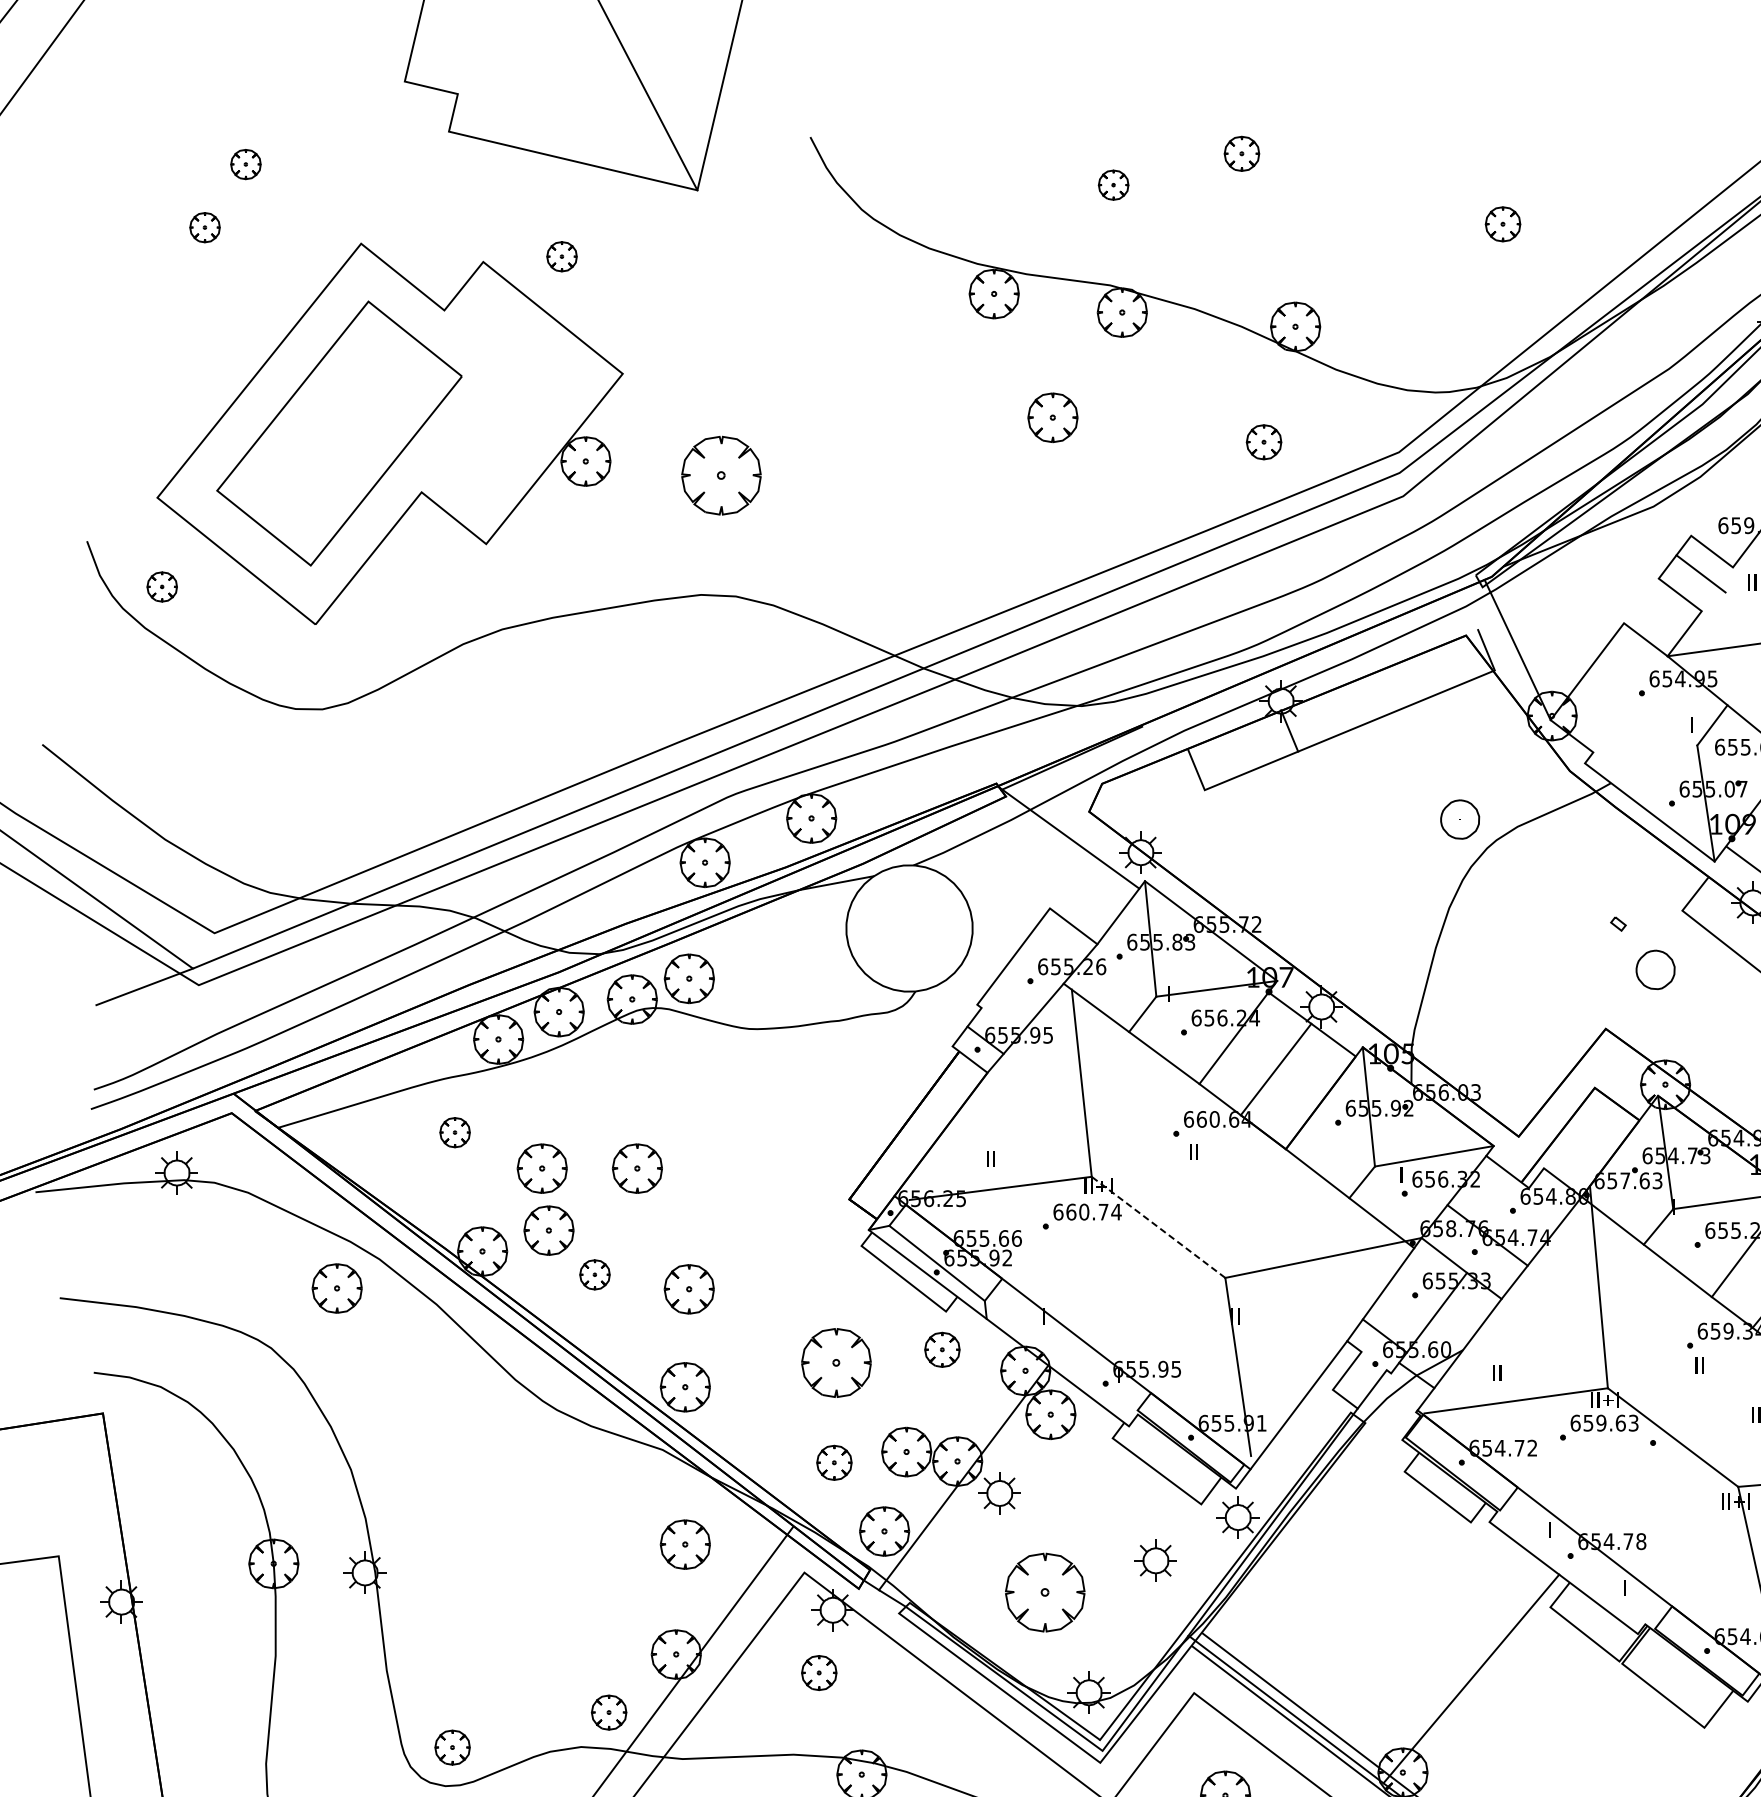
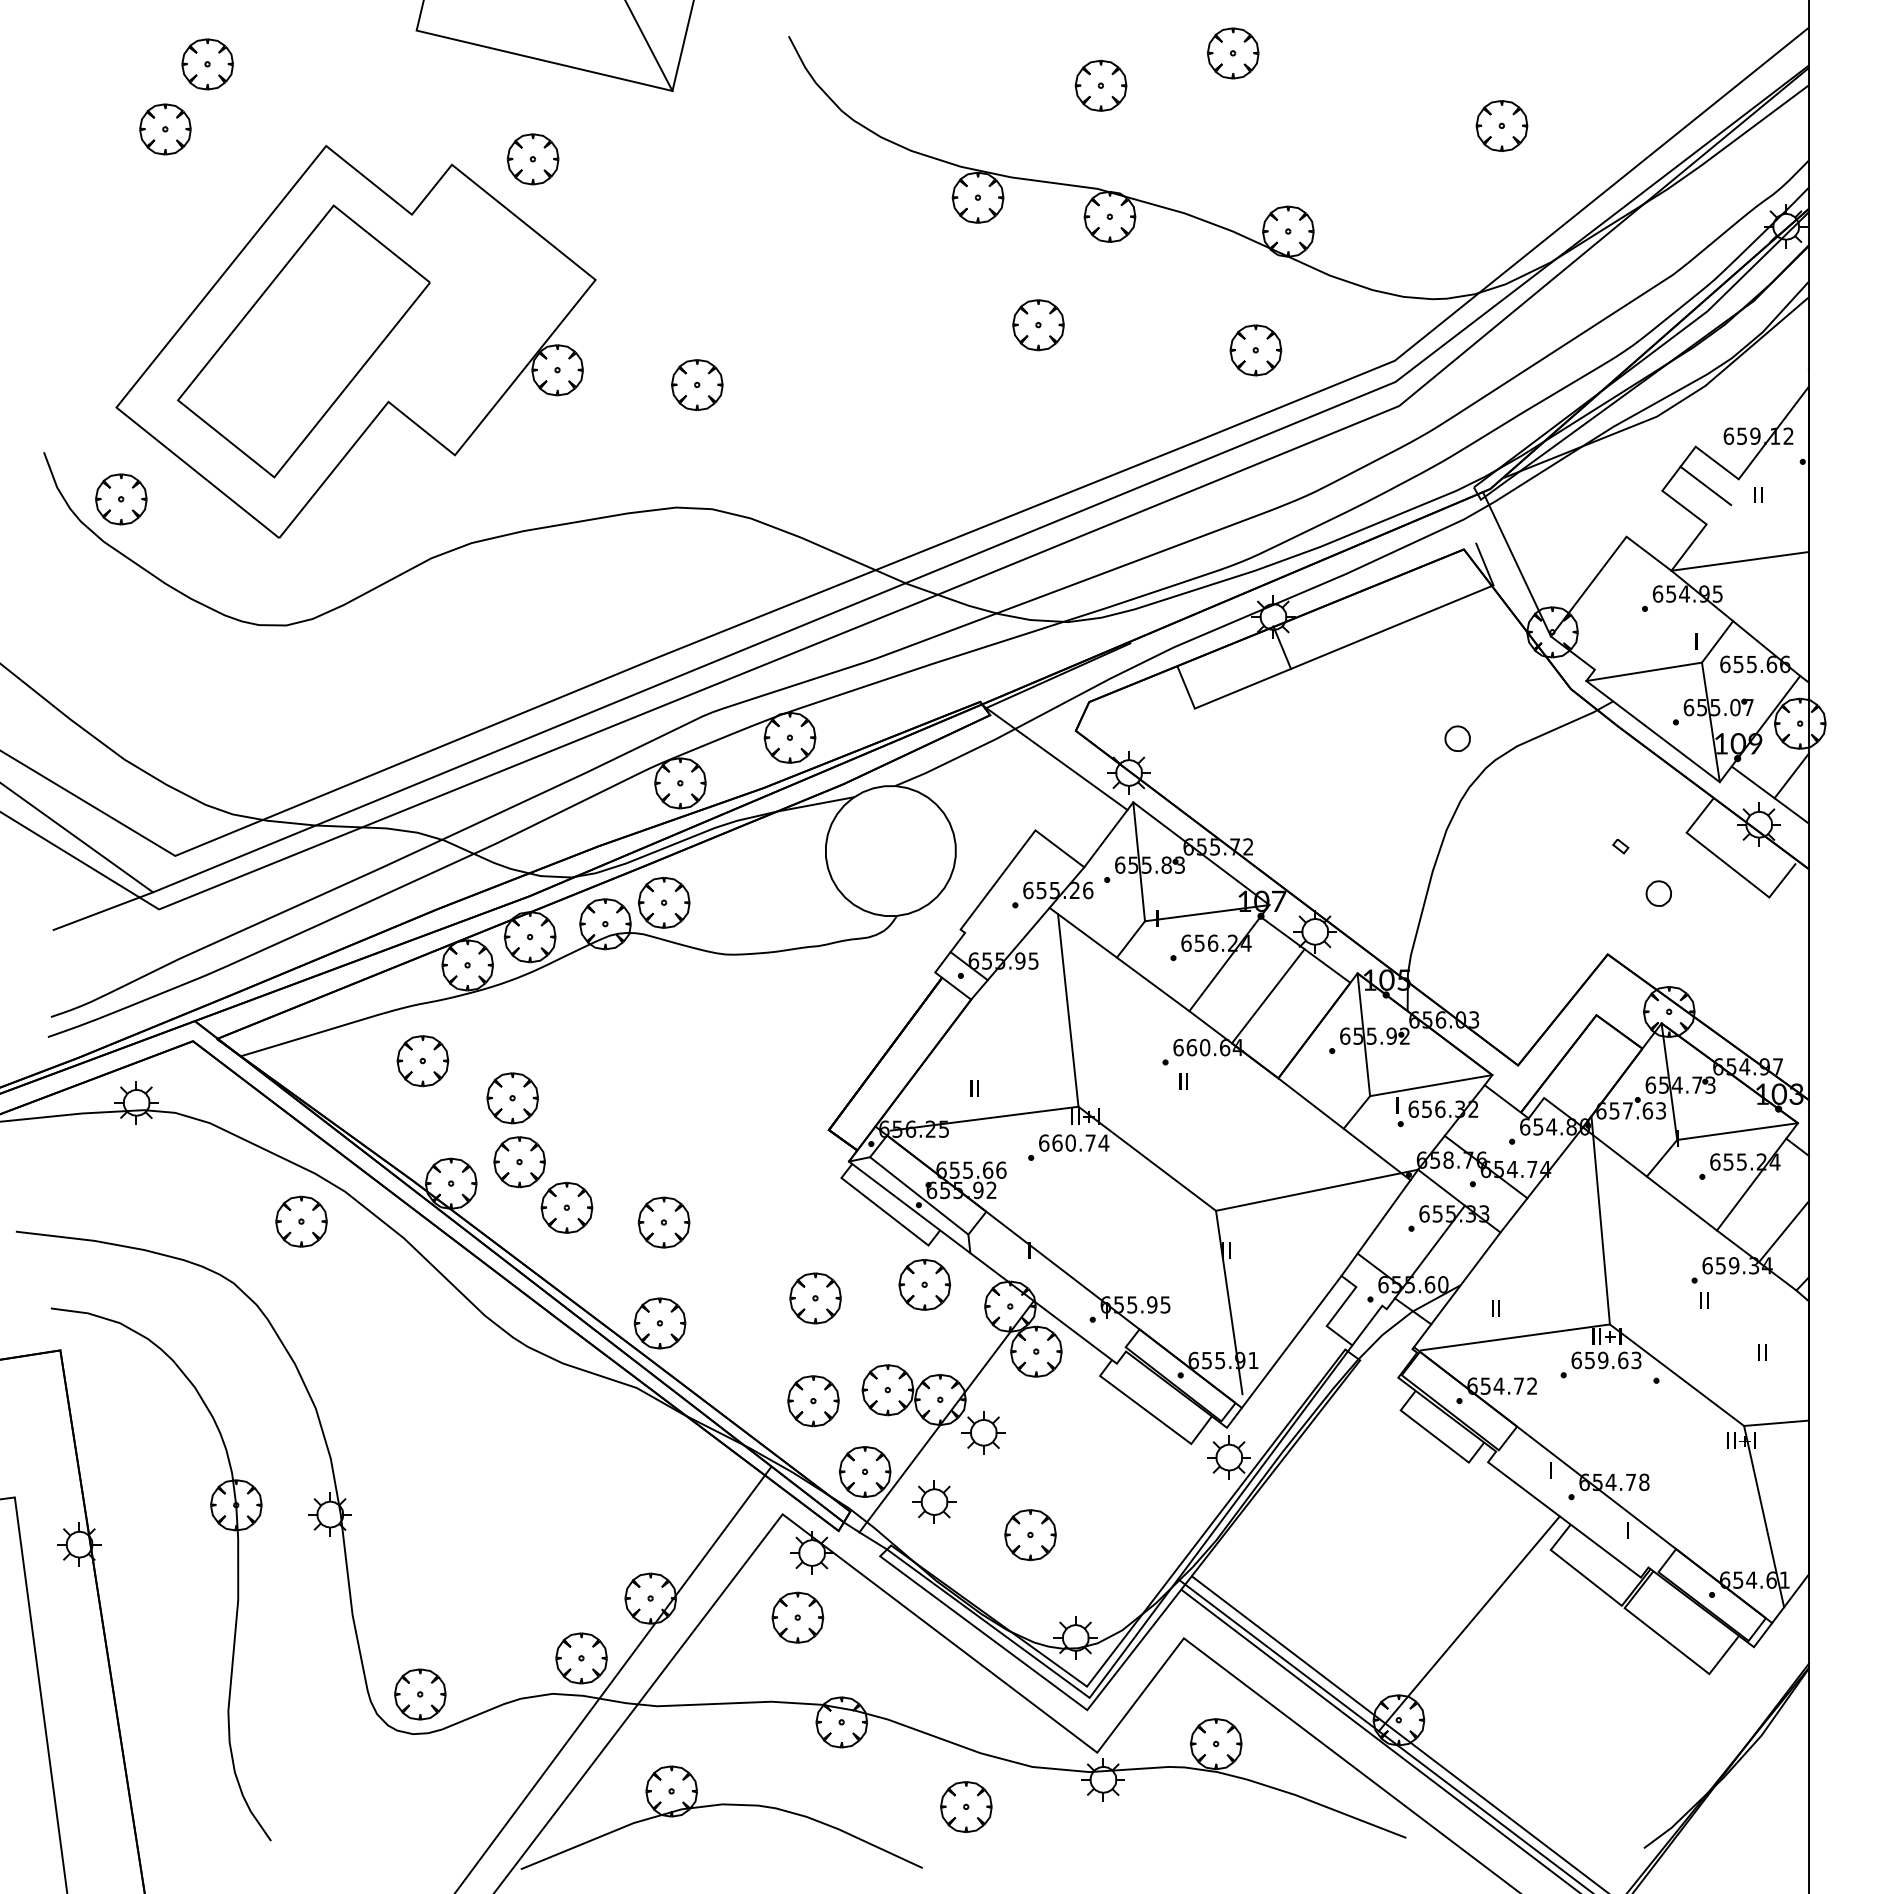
part: (1241, 153) -> (1232, 53), size x1.43
part: (245, 164) -> (207, 64), size x1.67
part: (1113, 184) -> (1100, 85), size x1.67
part: (1502, 223) -> (1501, 125), size x1.43
part: (205, 227) -> (165, 129), size x1.67
part: (561, 256) -> (532, 159), size x1.67
part: (1263, 442) -> (1255, 350), size x1.43
part: (721, 476) -> (697, 385), size x0.62
part: (162, 587) -> (121, 499), size x1.67
line: (1640, 754) -> (1643, 671), added
part: (1459, 819) -> (1457, 738), size x0.62
part: (1655, 969) -> (1658, 893), size x0.62
part: (454, 1132) -> (422, 1061), size x1.67
part: (637, 1168) -> (610, 1098), removed
line: (1157, 1227) -> (1146, 1158), dashed -> solid
part: (594, 1274) -> (566, 1207), size x1.67
part: (942, 1349) -> (924, 1284), size x1.43
part: (836, 1363) -> (815, 1298), size x0.71
part: (834, 1463) -> (813, 1401), size x1.43
part: (684, 1544) -> (659, 1485), removed
part: (1155, 1560) -> (934, 1501), moved
part: (1045, 1593) -> (1030, 1535), size x0.62
part: (818, 1672) -> (797, 1617), size x1.43
part: (609, 1712) -> (581, 1658), size x1.43
part: (452, 1747) -> (420, 1694), size x1.43

